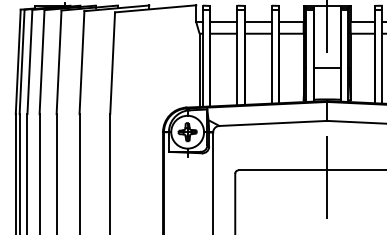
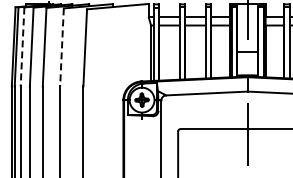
line: (29, 61) -> (22, 46), solid -> dashed
line: (81, 62) -> (61, 47), solid -> dashed

